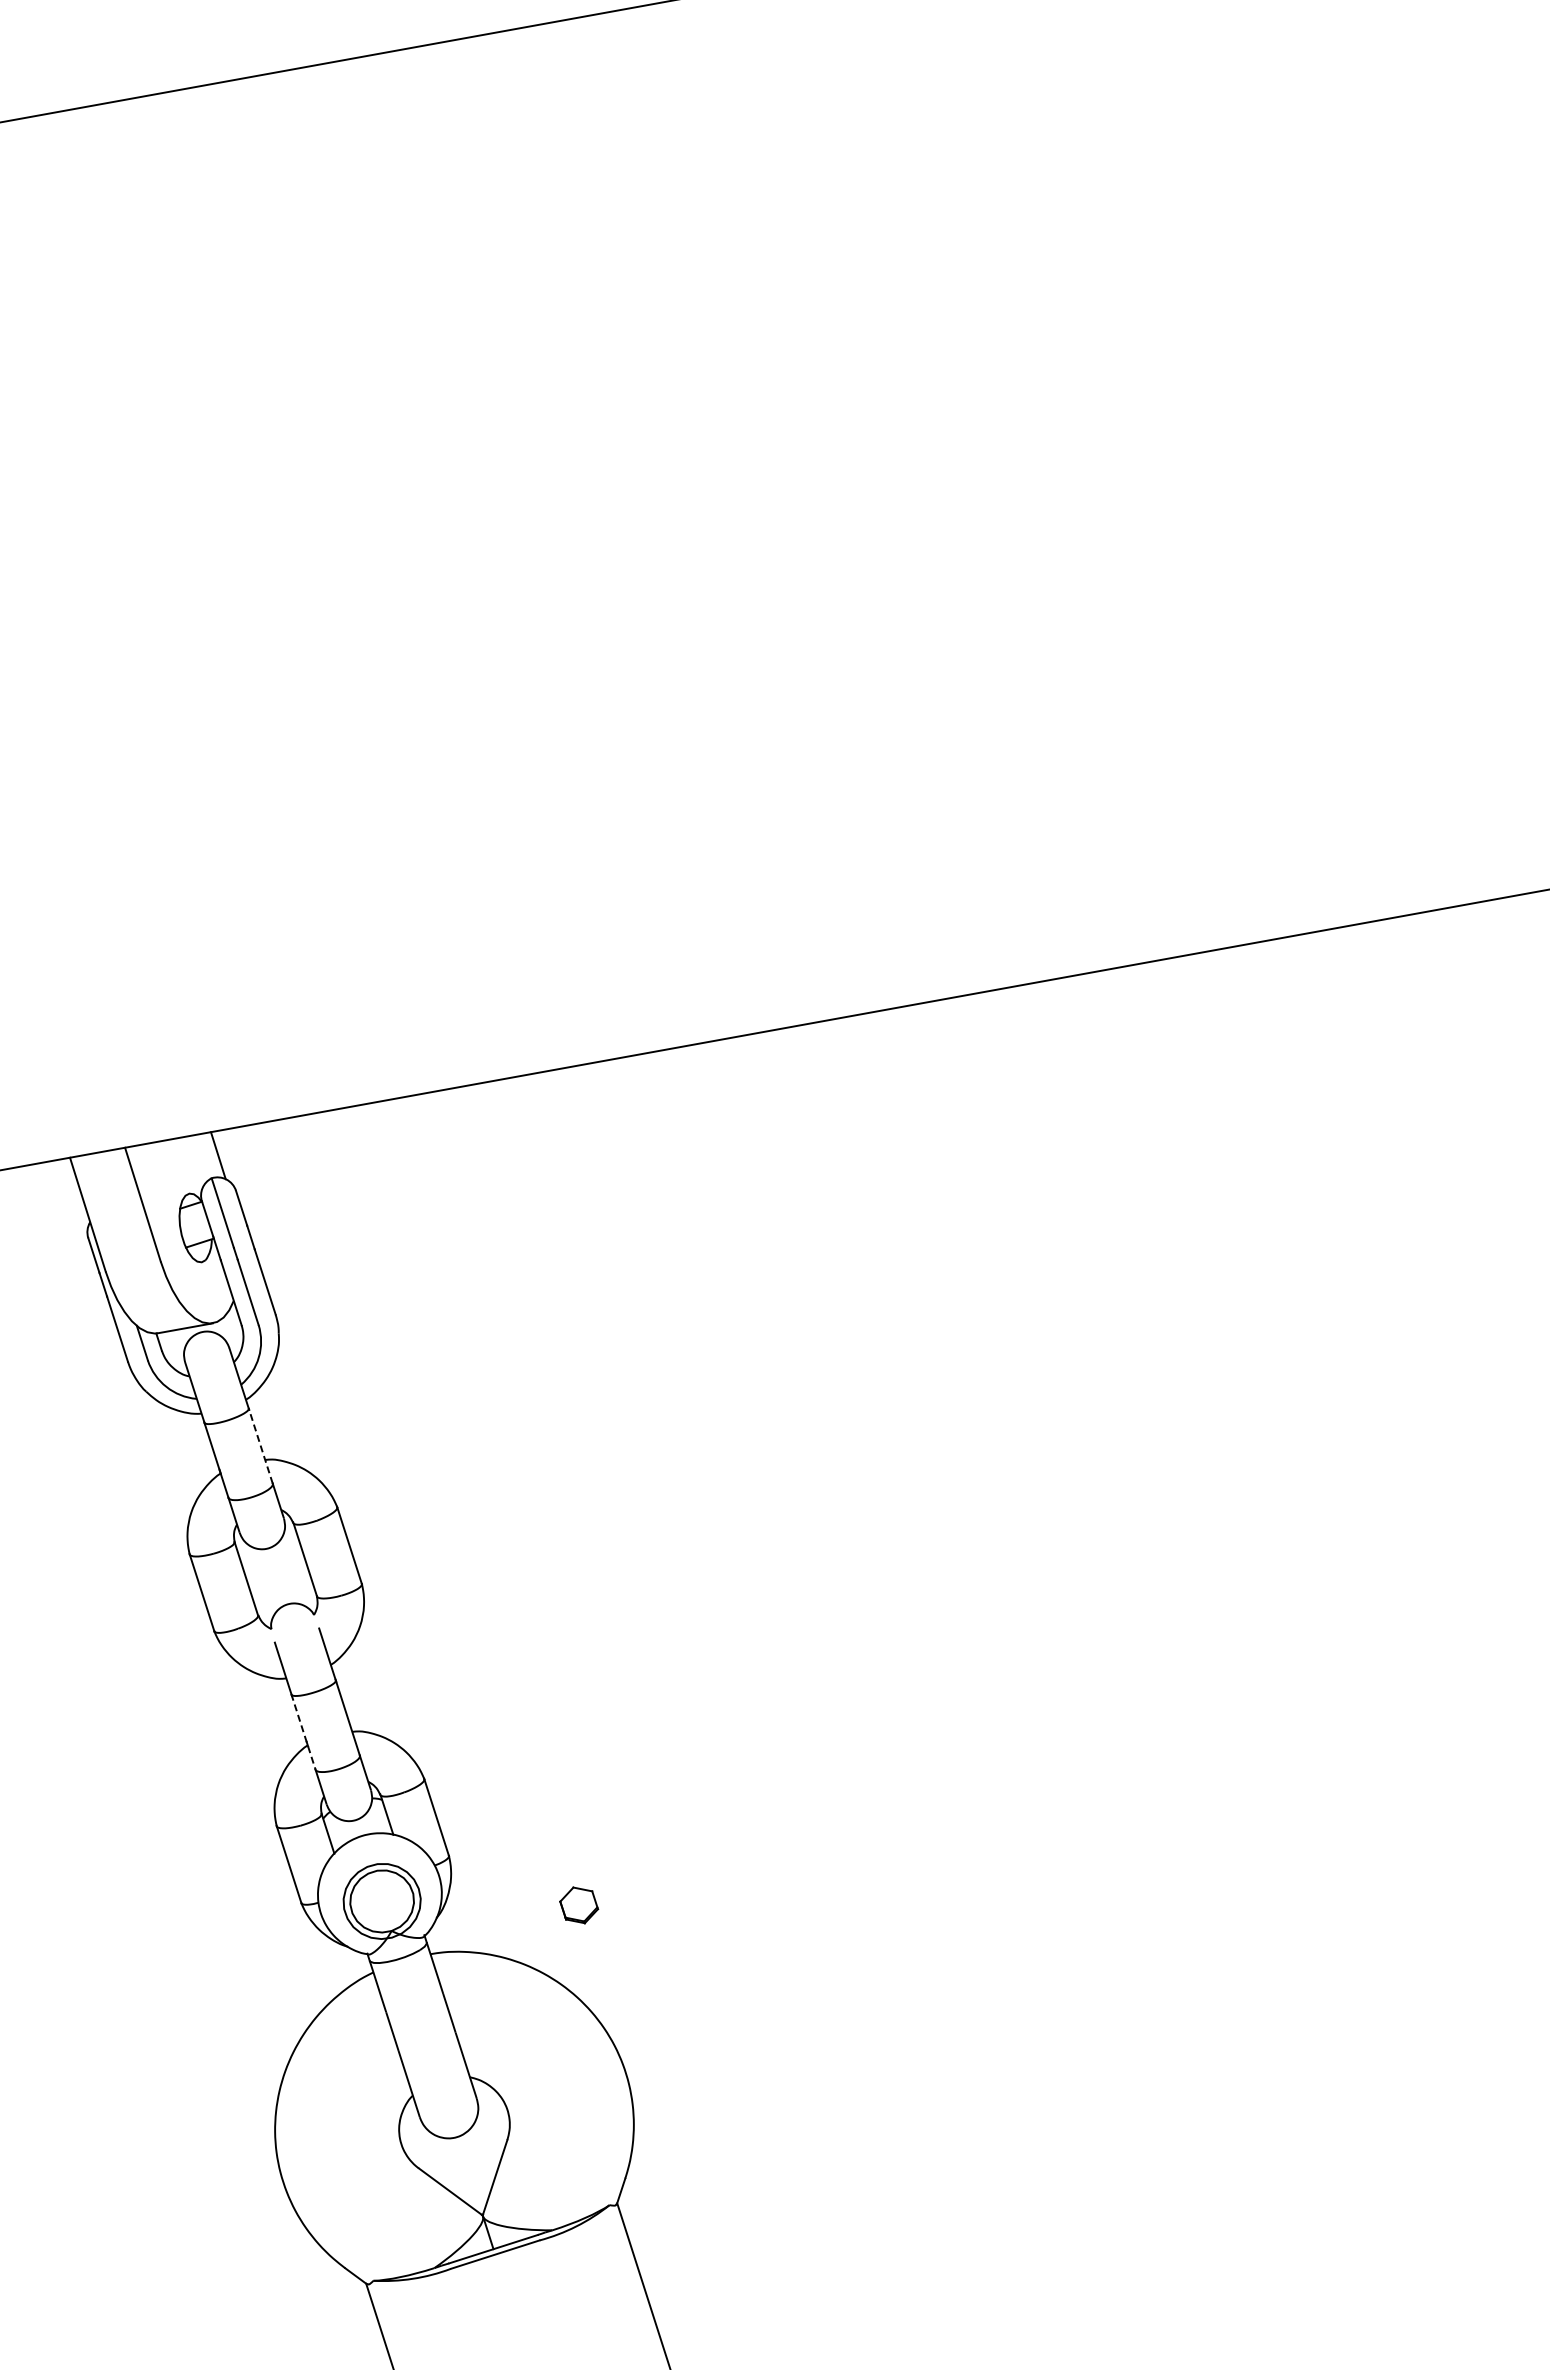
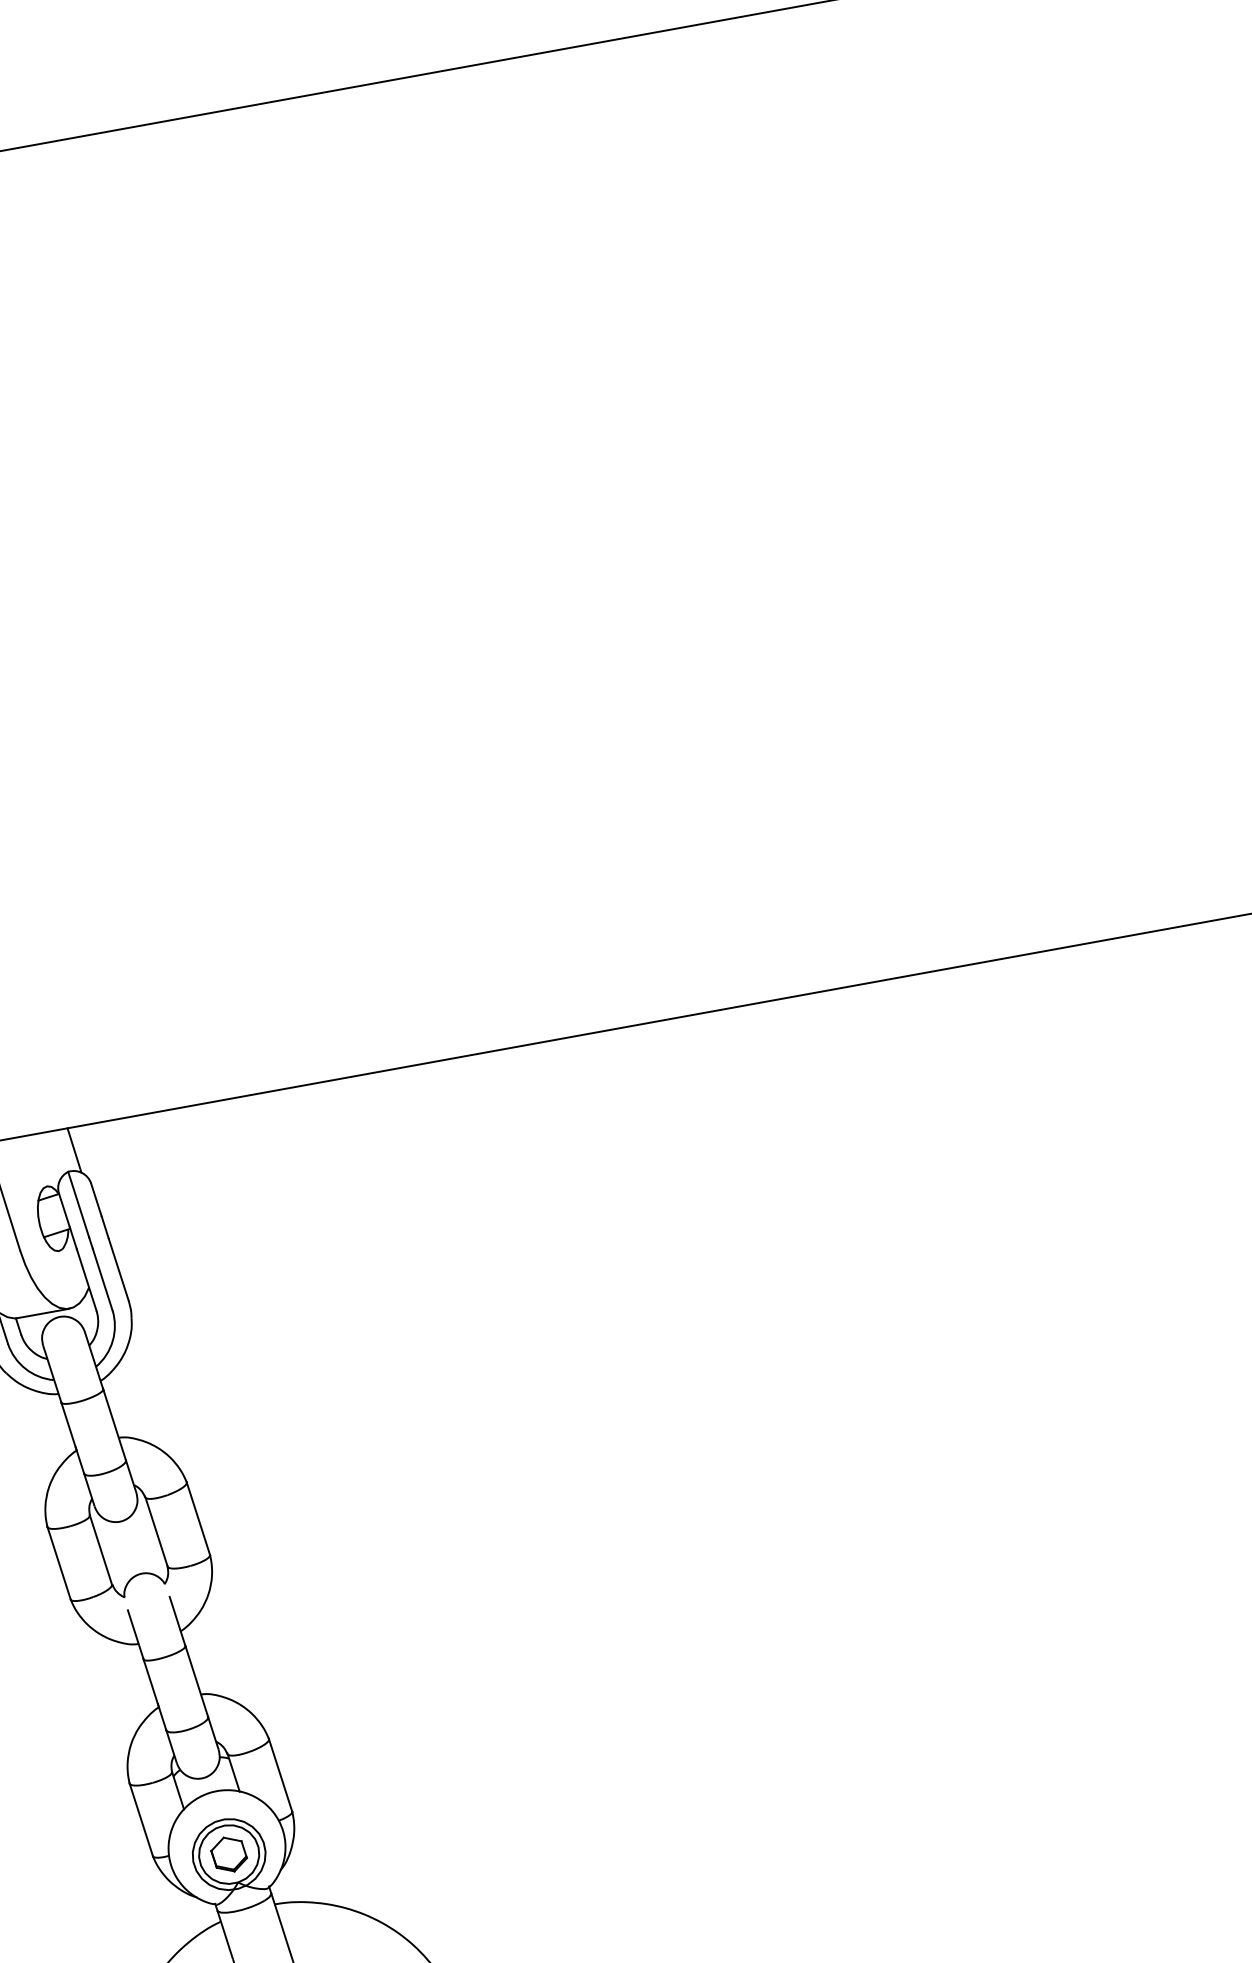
line: (260, 1445) -> (114, 1424), dashed -> solid
line: (303, 1731) -> (154, 1694), dashed -> solid
part: (579, 1905) -> (229, 1854), moved

